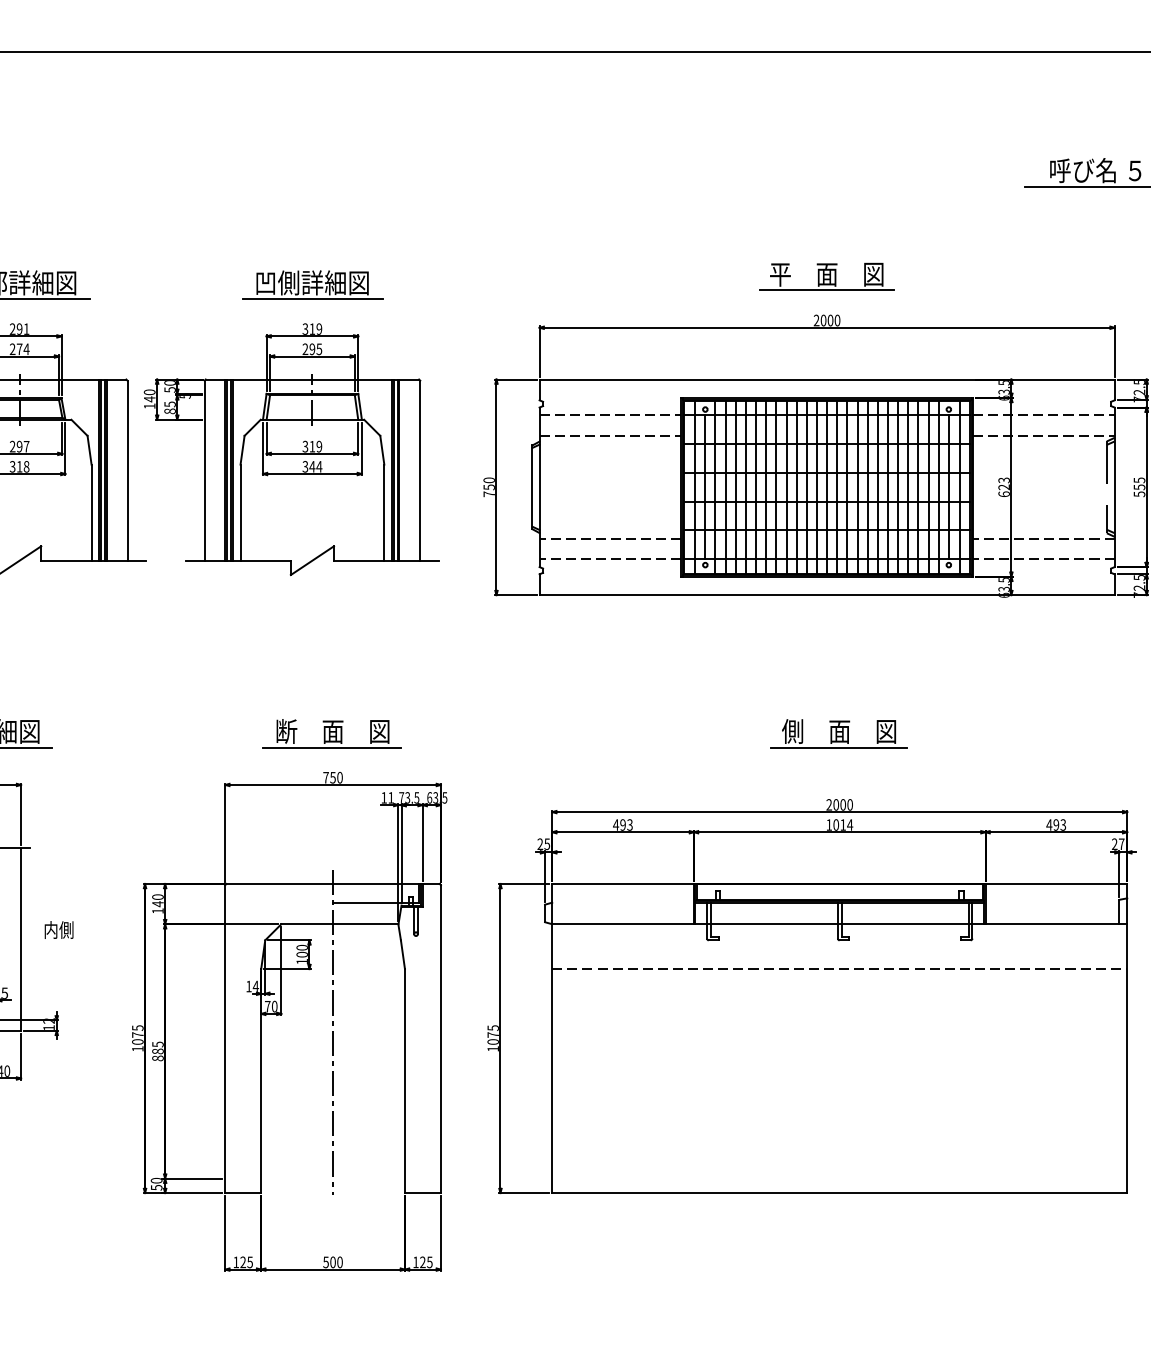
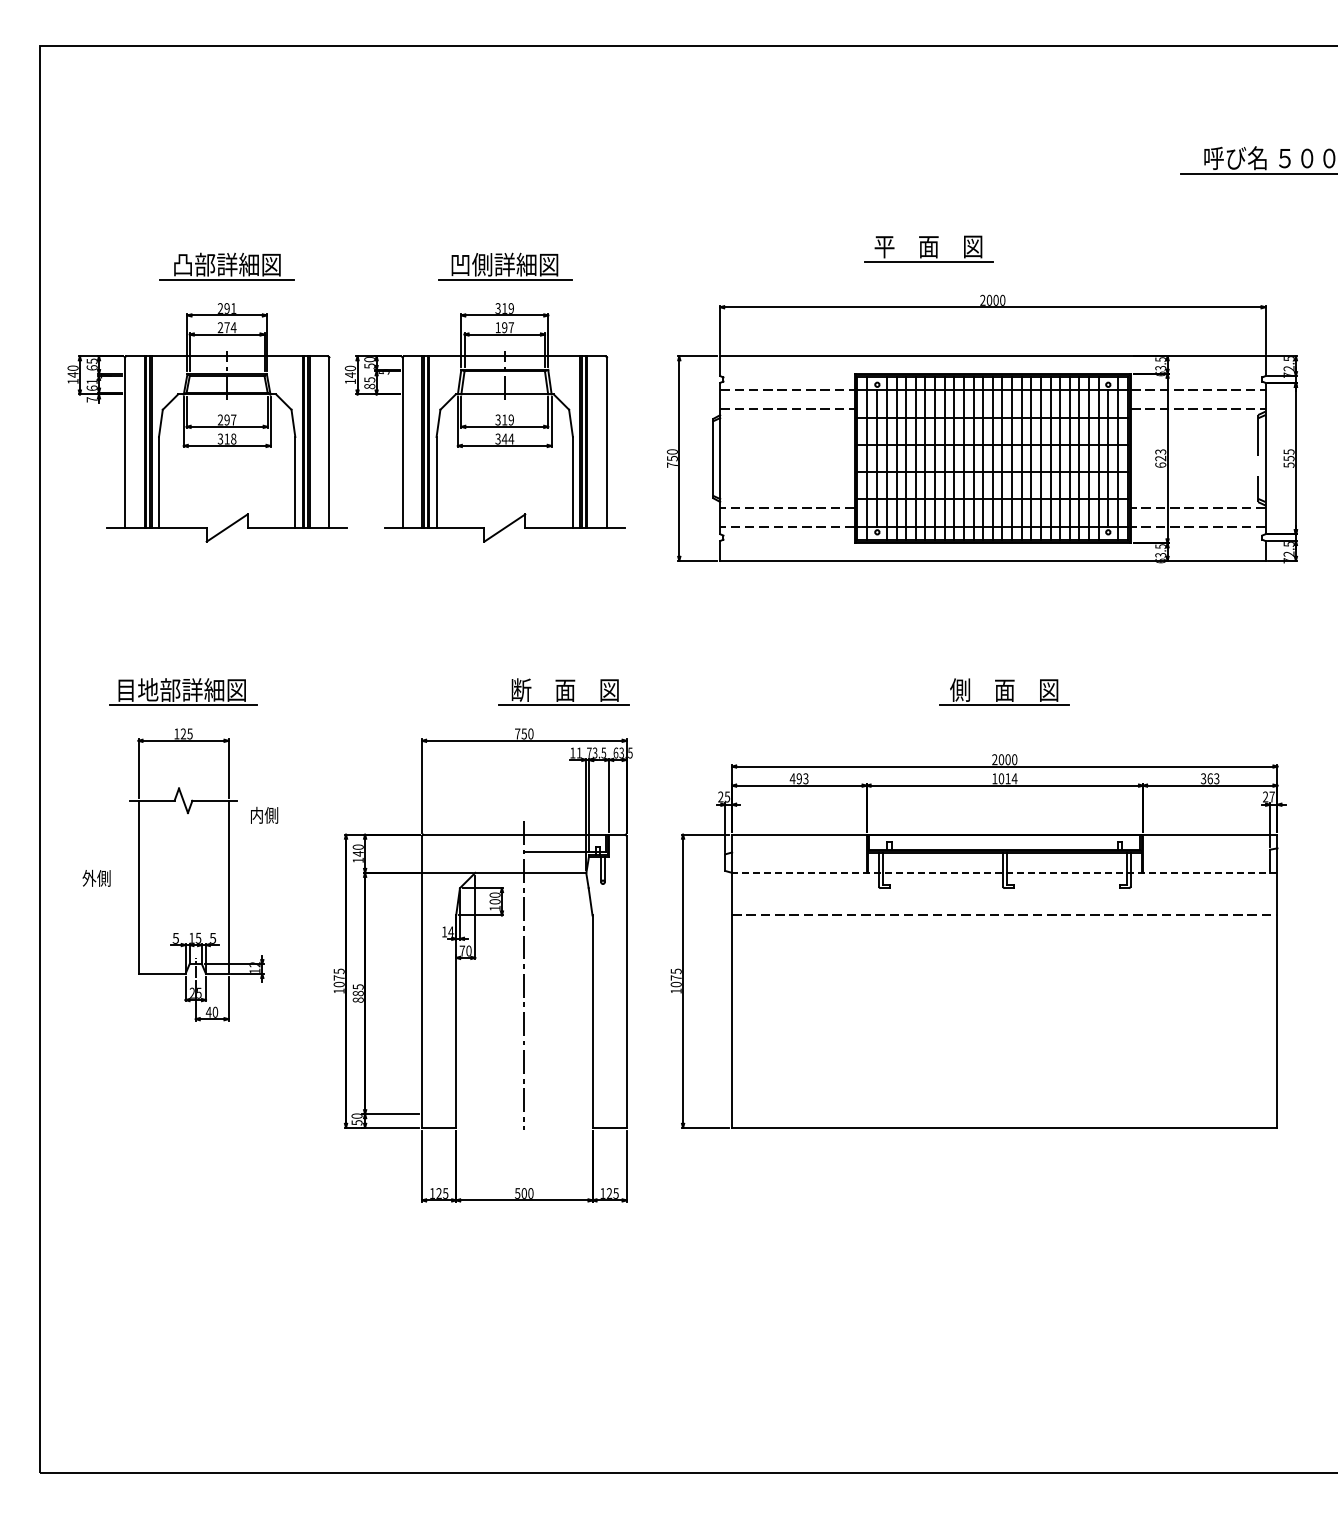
part: (826, 276) -> (928, 248), moved
text: (312, 349) -> (504, 327), 295 -> 197
part: (331, 732) -> (563, 691), moved
text: (1052, 824) -> (1206, 778), 493 -> 363
line: (839, 923) -> (1004, 872), solid -> dashed
text: (59, 929) -> (264, 814), moved

